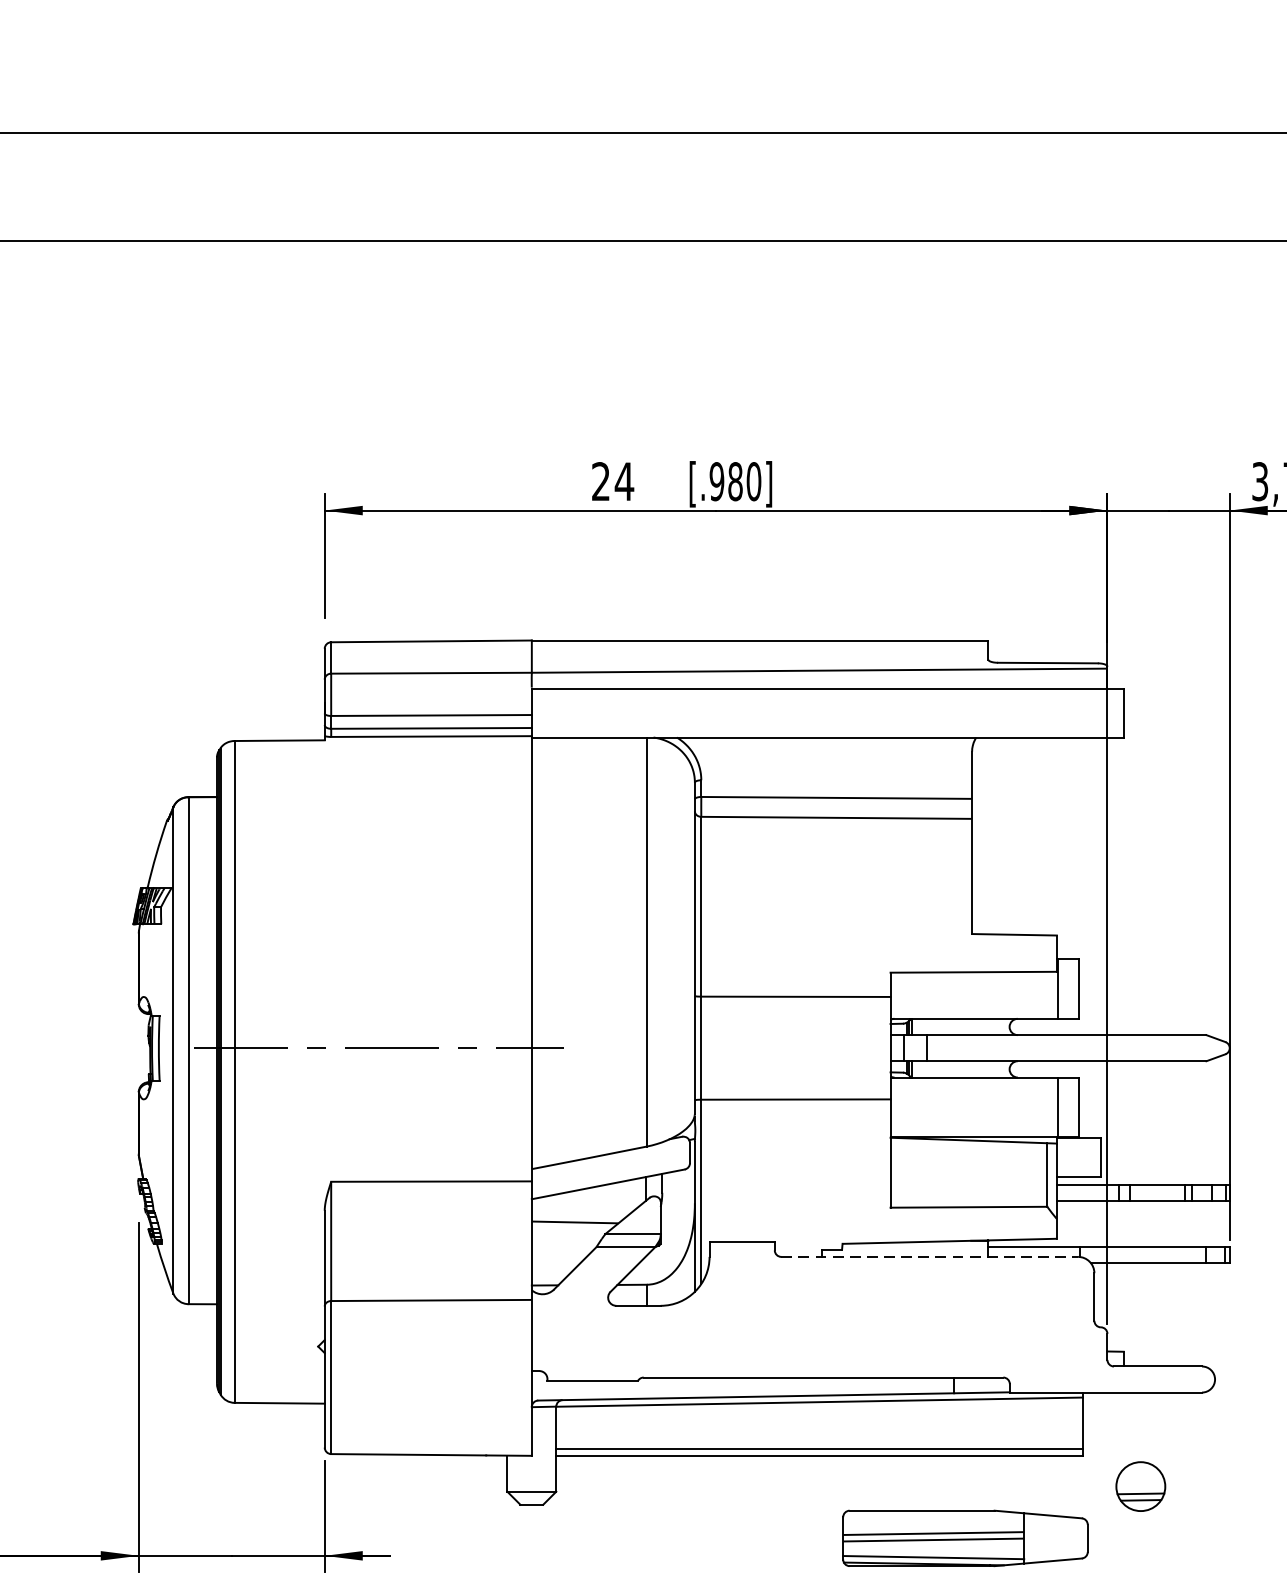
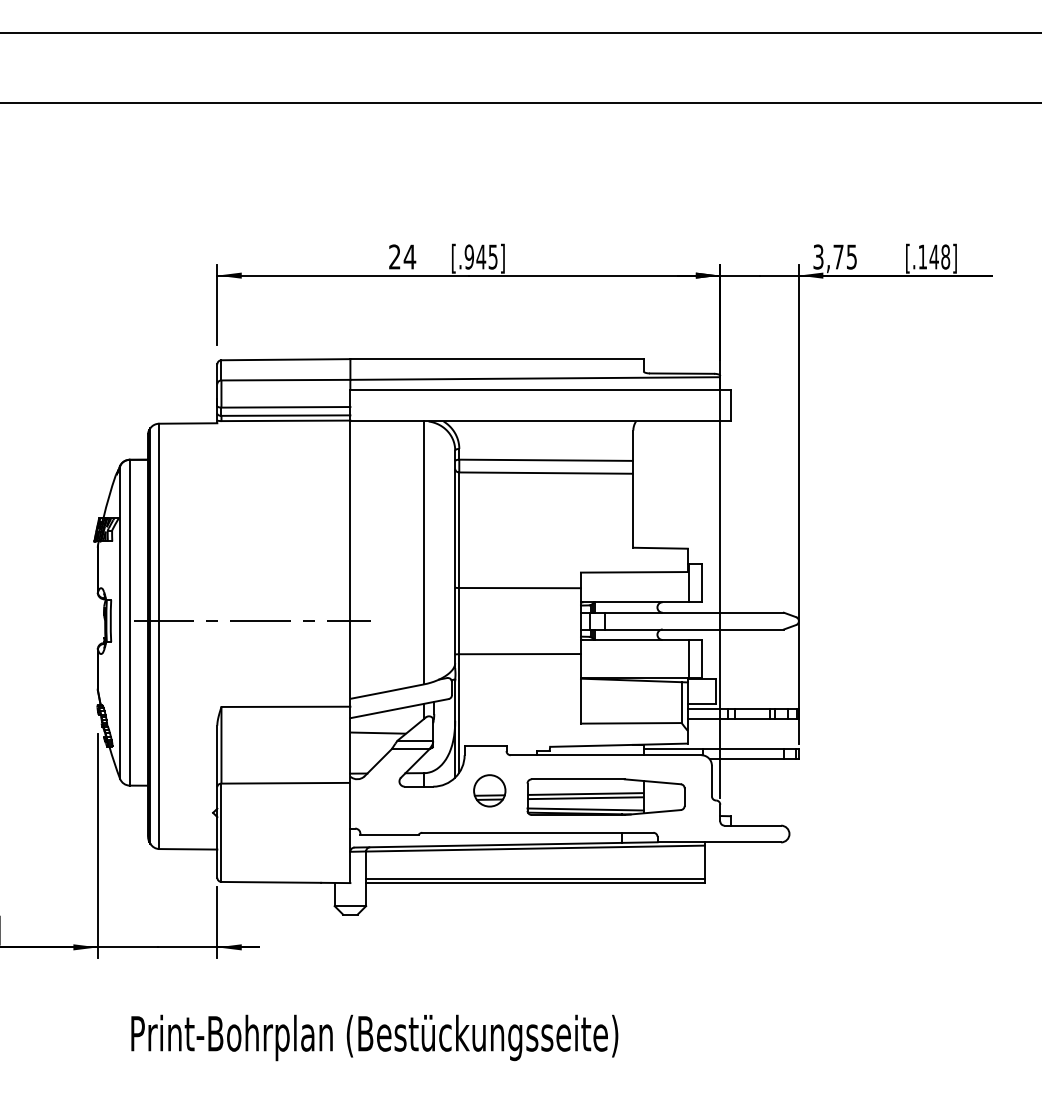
text: (743, 480) -> (486, 256), [.980] -> [.945]
line: (930, 1257) -> (606, 755), dashed -> solid
part: (1140, 1486) -> (489, 790), moved
part: (964, 1537) -> (605, 796), moved

